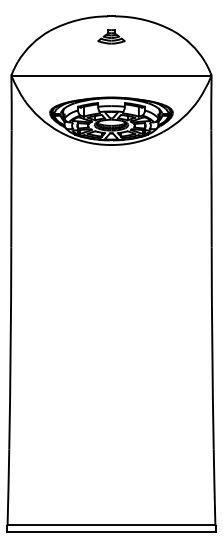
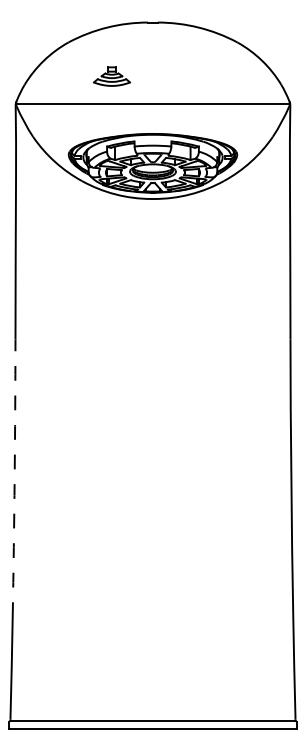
part: (111, 36) -> (111, 76), moved
arc: (10, 348) -> (14, 478), solid -> dashed

